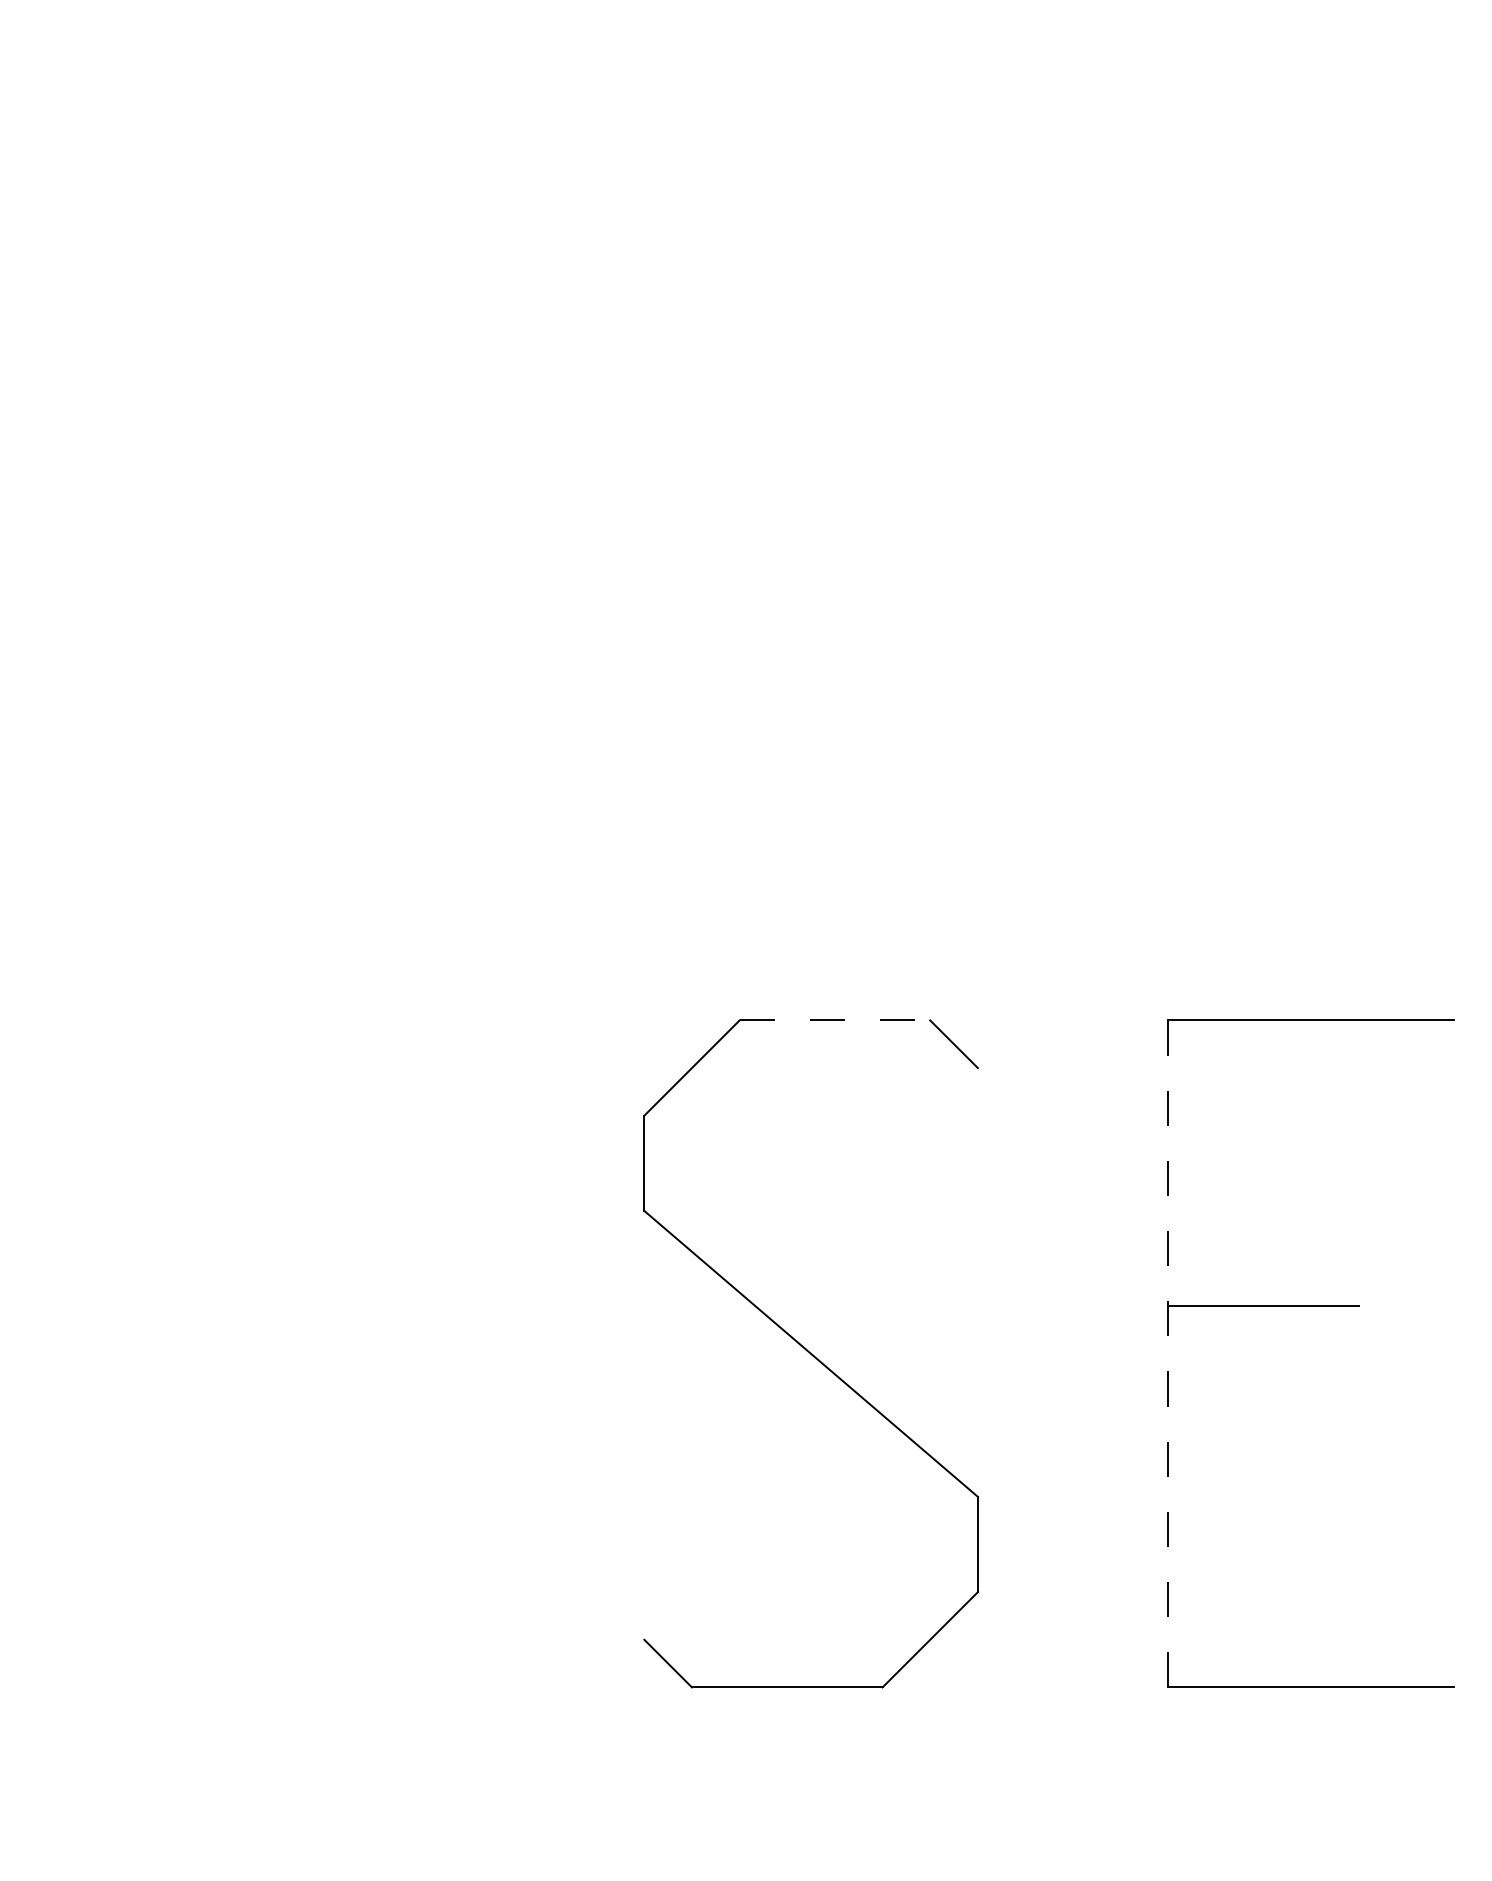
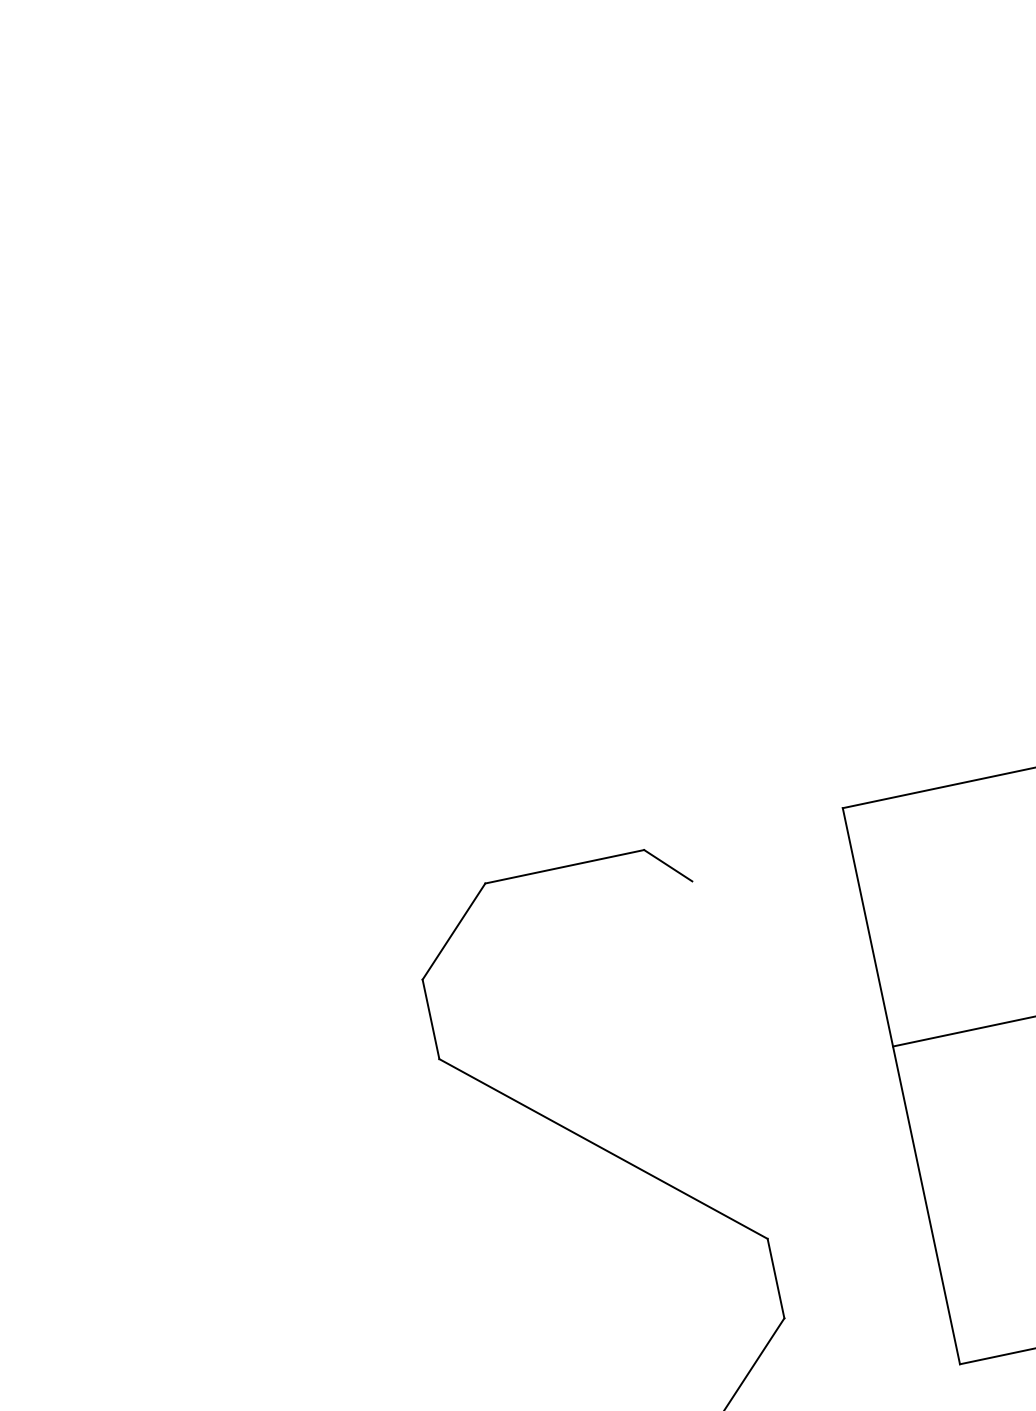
line: (835, 1020) -> (565, 866), dashed -> solid
line: (1168, 1353) -> (901, 1085), dashed -> solid

